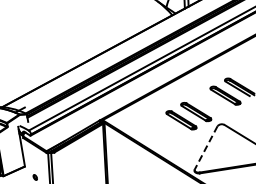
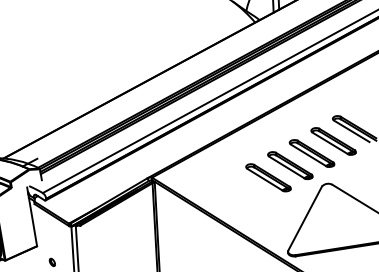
part: (210, 103) -> (311, 153), added
line: (205, 148) -> (304, 219), dashed -> solid

